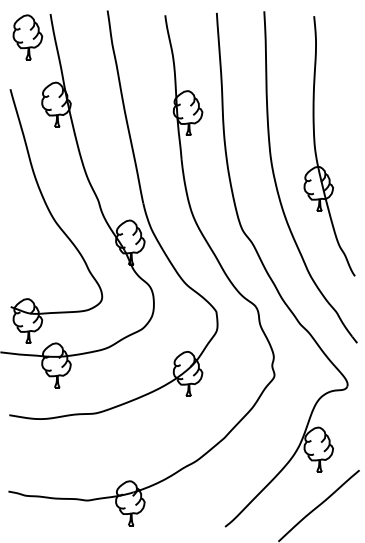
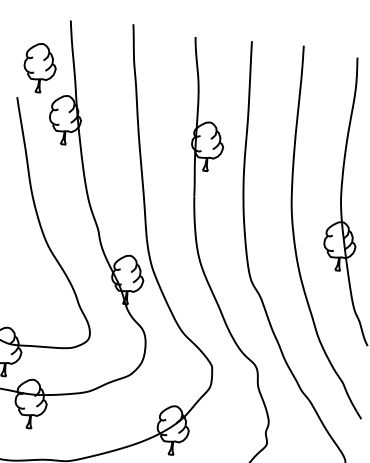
part: (27, 37) -> (39, 68), moved

